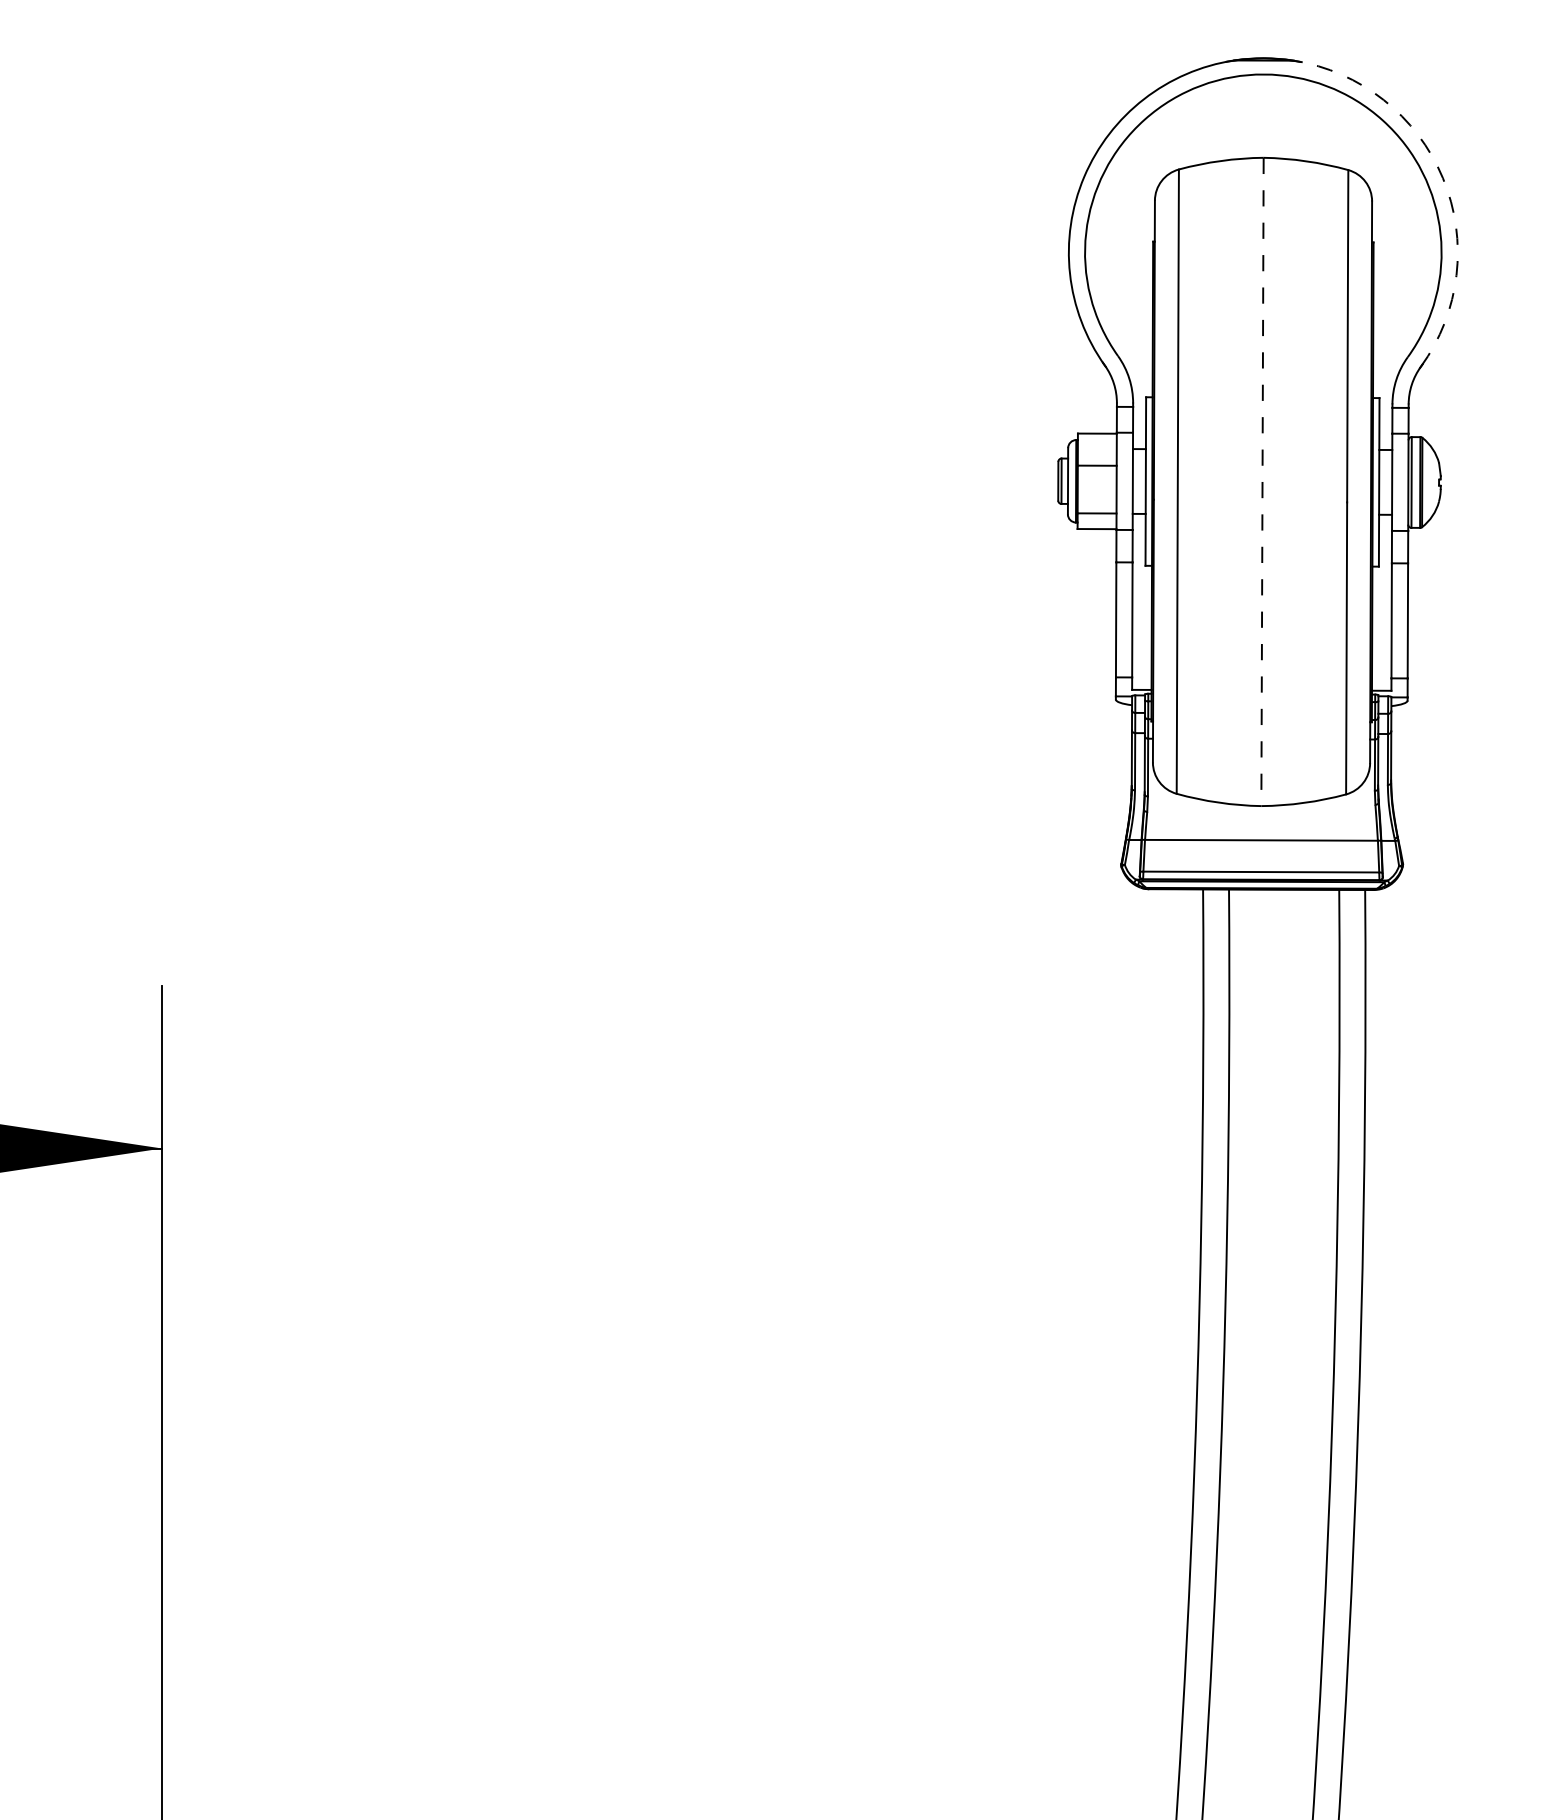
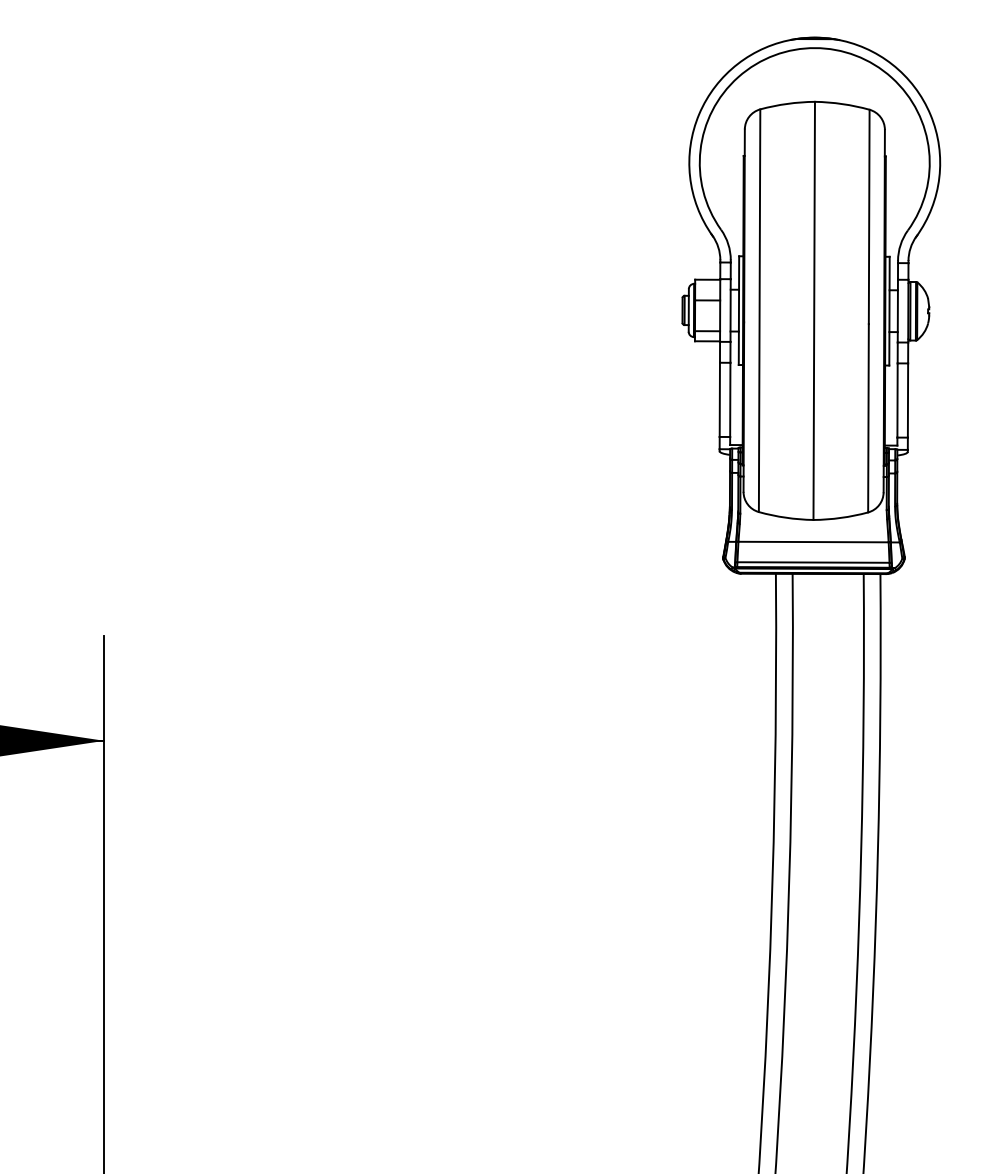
arc: (1442, 177) -> (930, 114), dashed -> solid
line: (1262, 482) -> (814, 311), dashed -> solid

